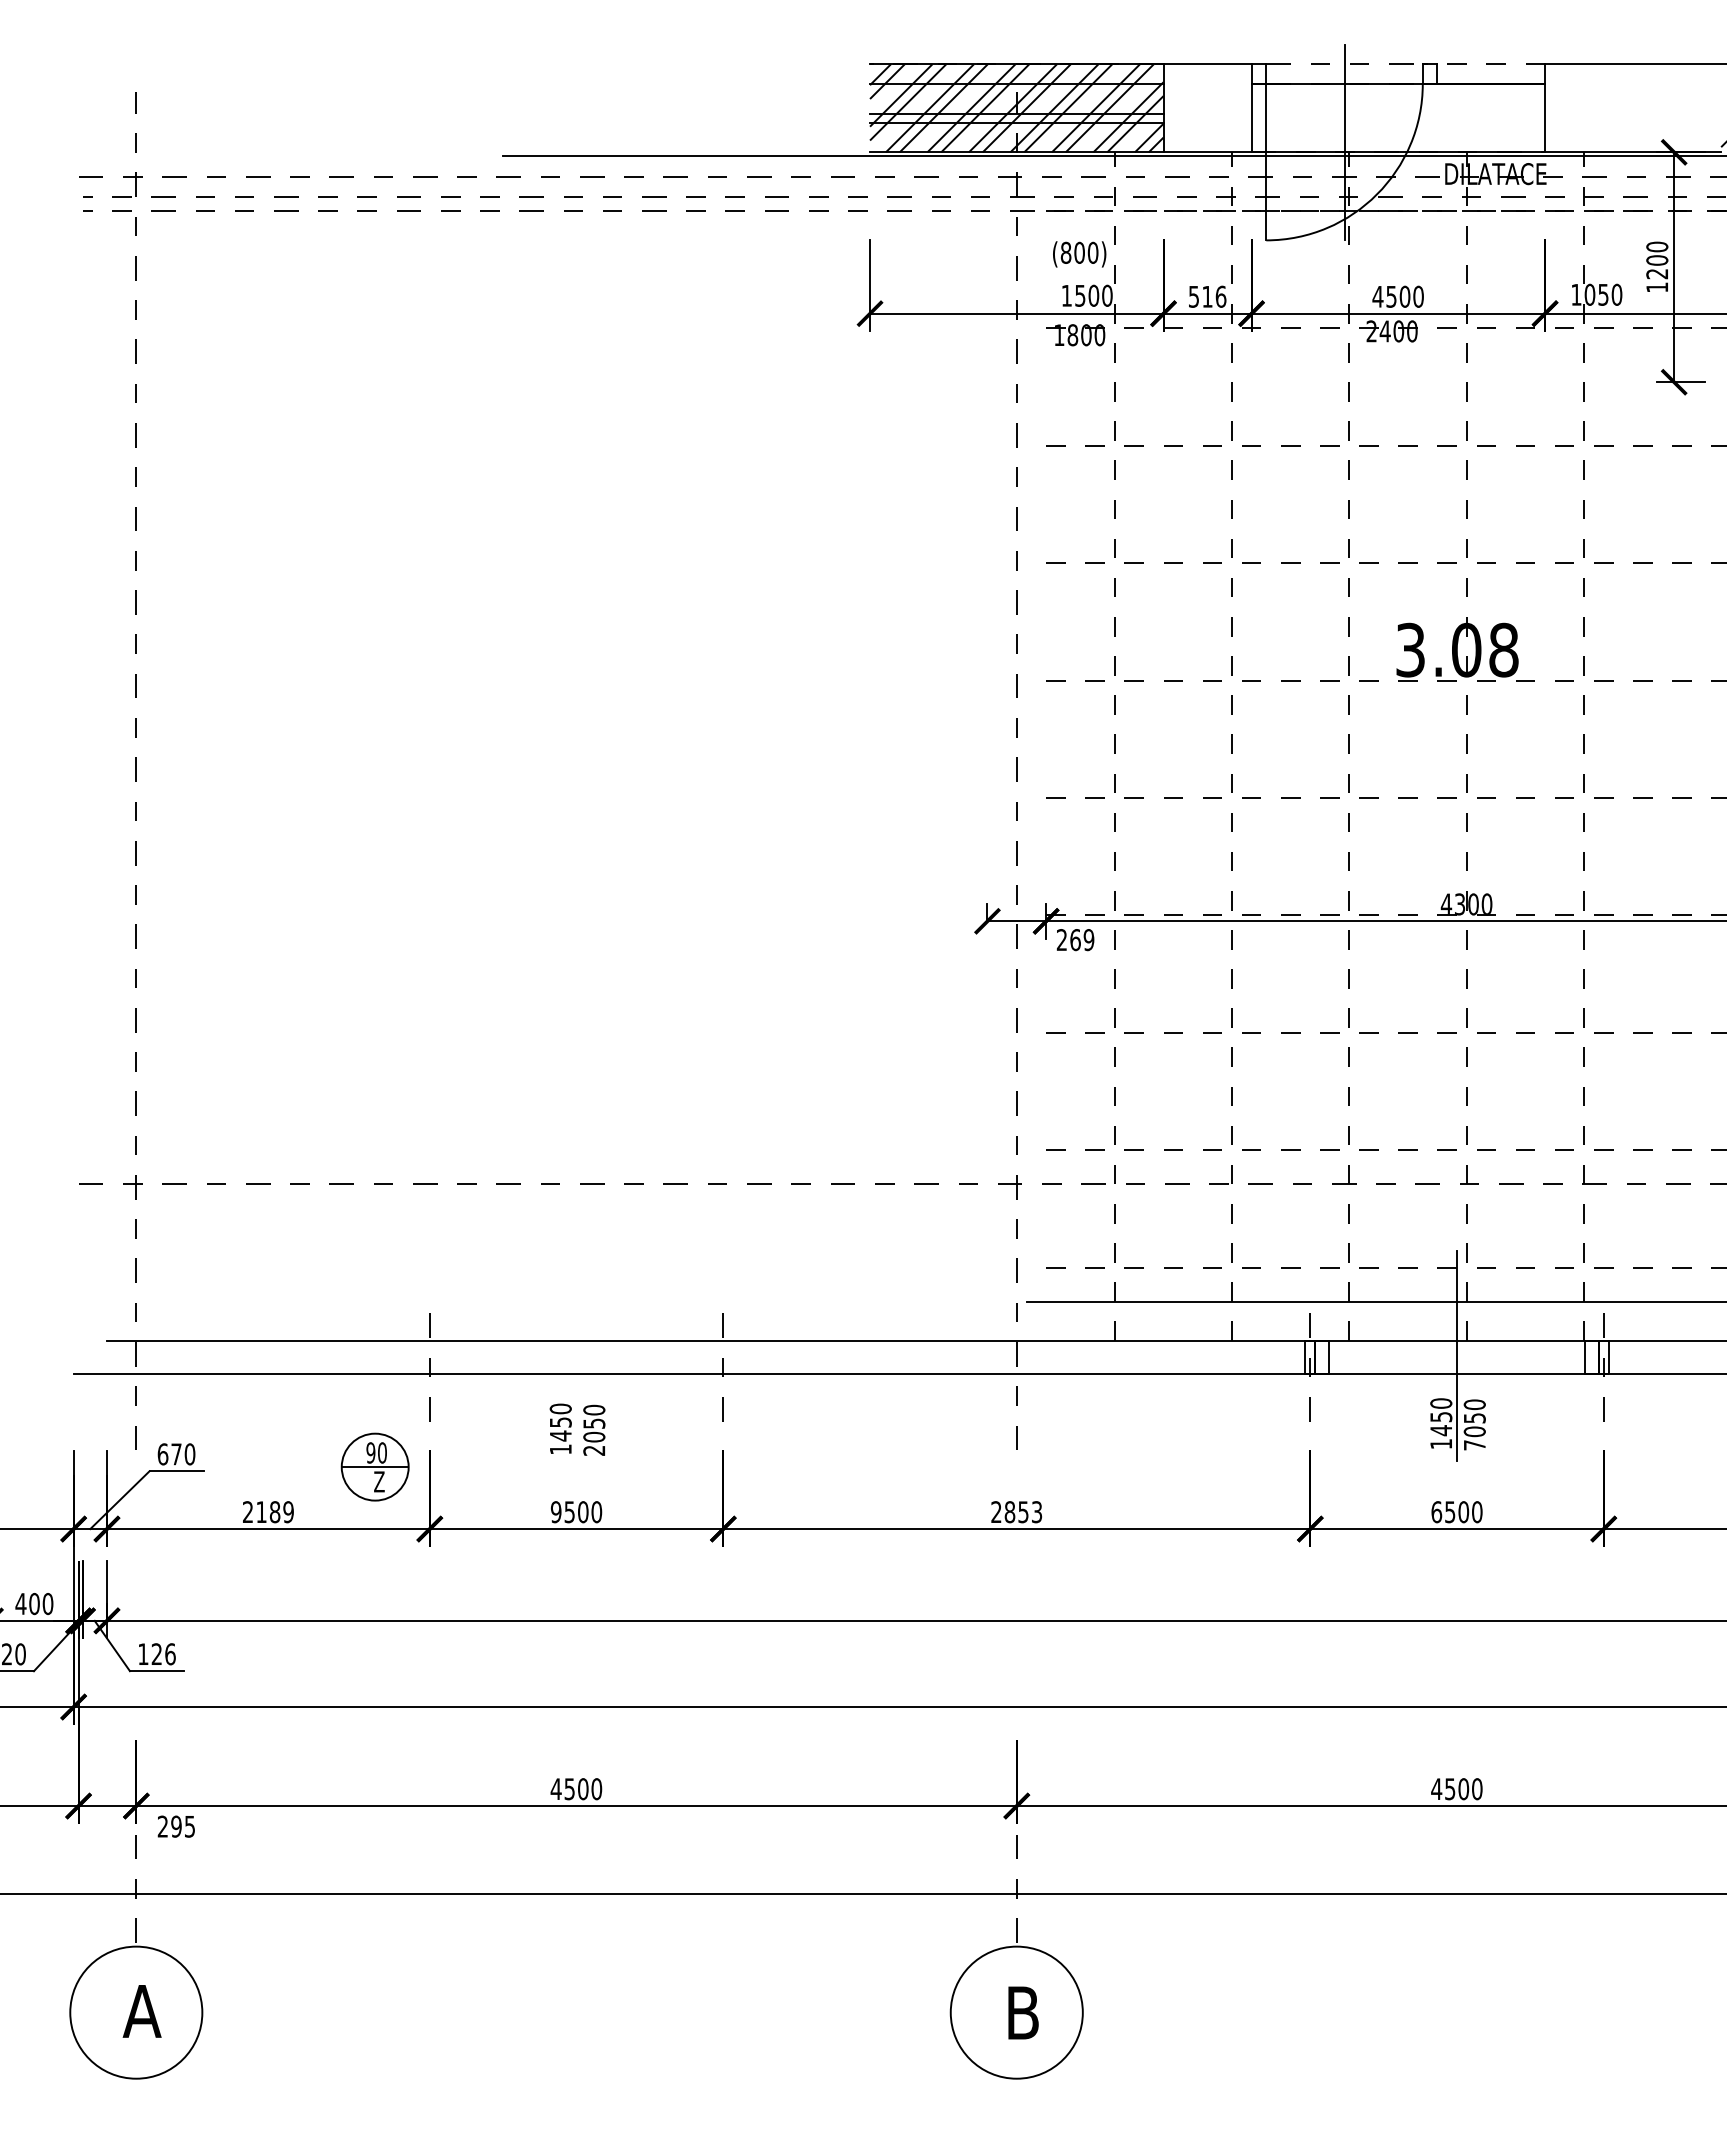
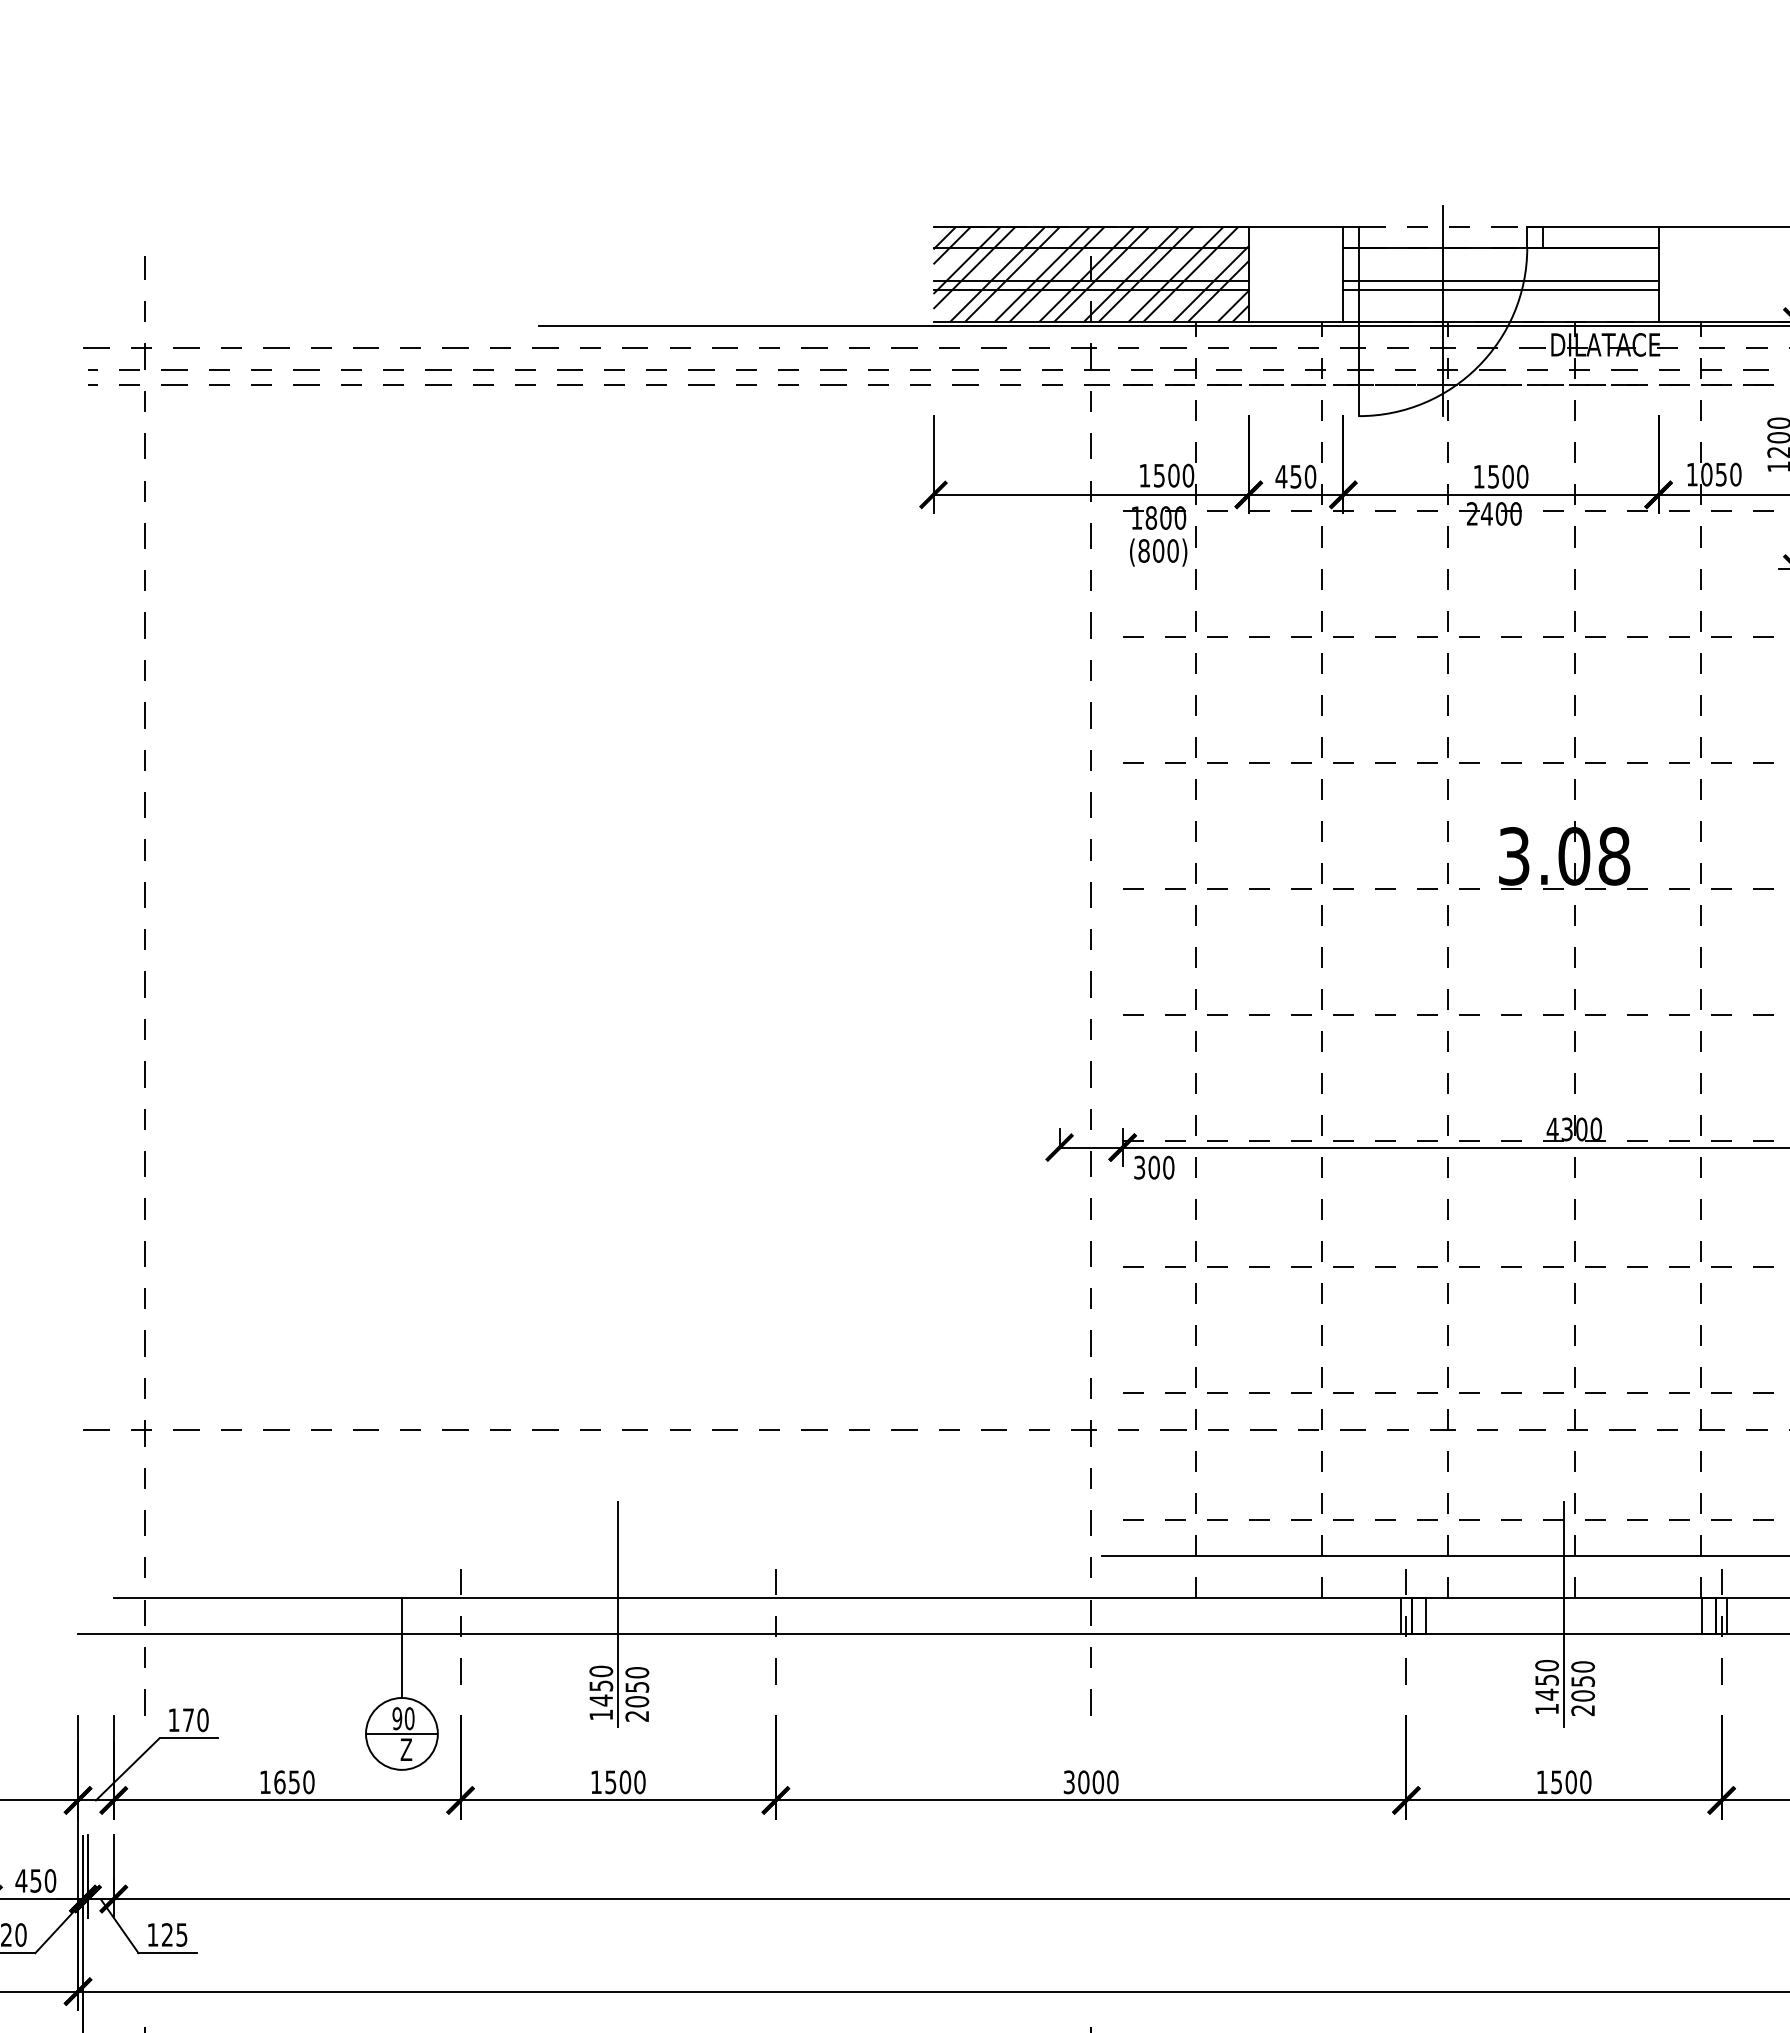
line: (1483, 64) -> (1592, 227), dashed -> solid
line: (1398, 114) -> (1501, 280), added
line: (1398, 122) -> (1501, 289), added
text: (1079, 254) -> (1158, 552), moved
text: (1207, 296) -> (1295, 476), 516 -> 450
text: (1377, 296) -> (1478, 476), 4500 -> 1500
text: (1075, 940) -> (1154, 1168), 269 -> 300
line: (576, 1355) -> (618, 1614), added
line: (375, 1386) -> (402, 1647), added
text: (1474, 1445) -> (1582, 1710), 7050 -> 2050
text: (162, 1454) -> (173, 1720), 670 -> 170
text: (268, 1512) -> (287, 1782), 2189 -> 1650
text: (555, 1512) -> (595, 1782), 9500 -> 1500
text: (1016, 1512) -> (1090, 1782), 2853 -> 3000
text: (1436, 1512) -> (1541, 1782), 6500 -> 1500
text: (34, 1603) -> (35, 1880), 400 -> 450
text: (170, 1654) -> (182, 1935), 126 -> 125

